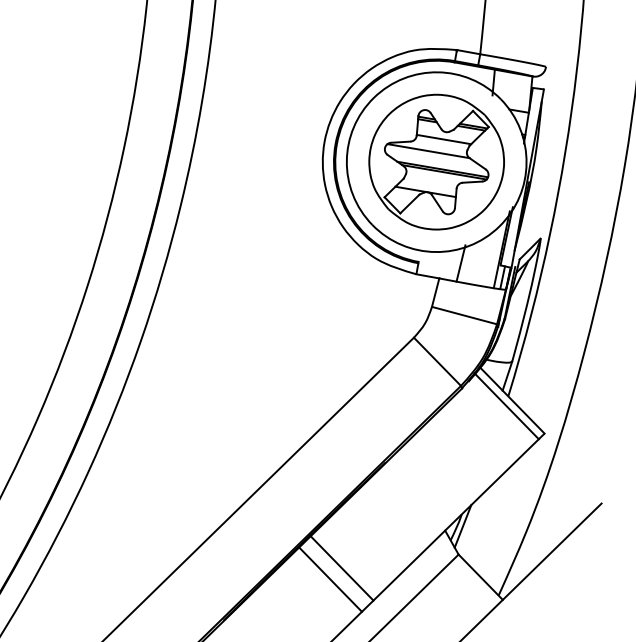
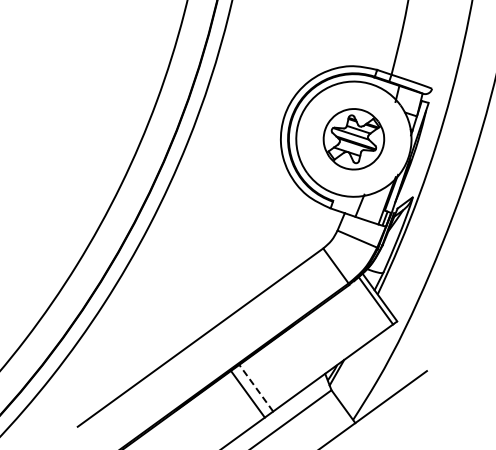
part: (436, 162) -> (353, 139), size x0.7
line: (342, 568) -> (256, 388), solid -> dashed

